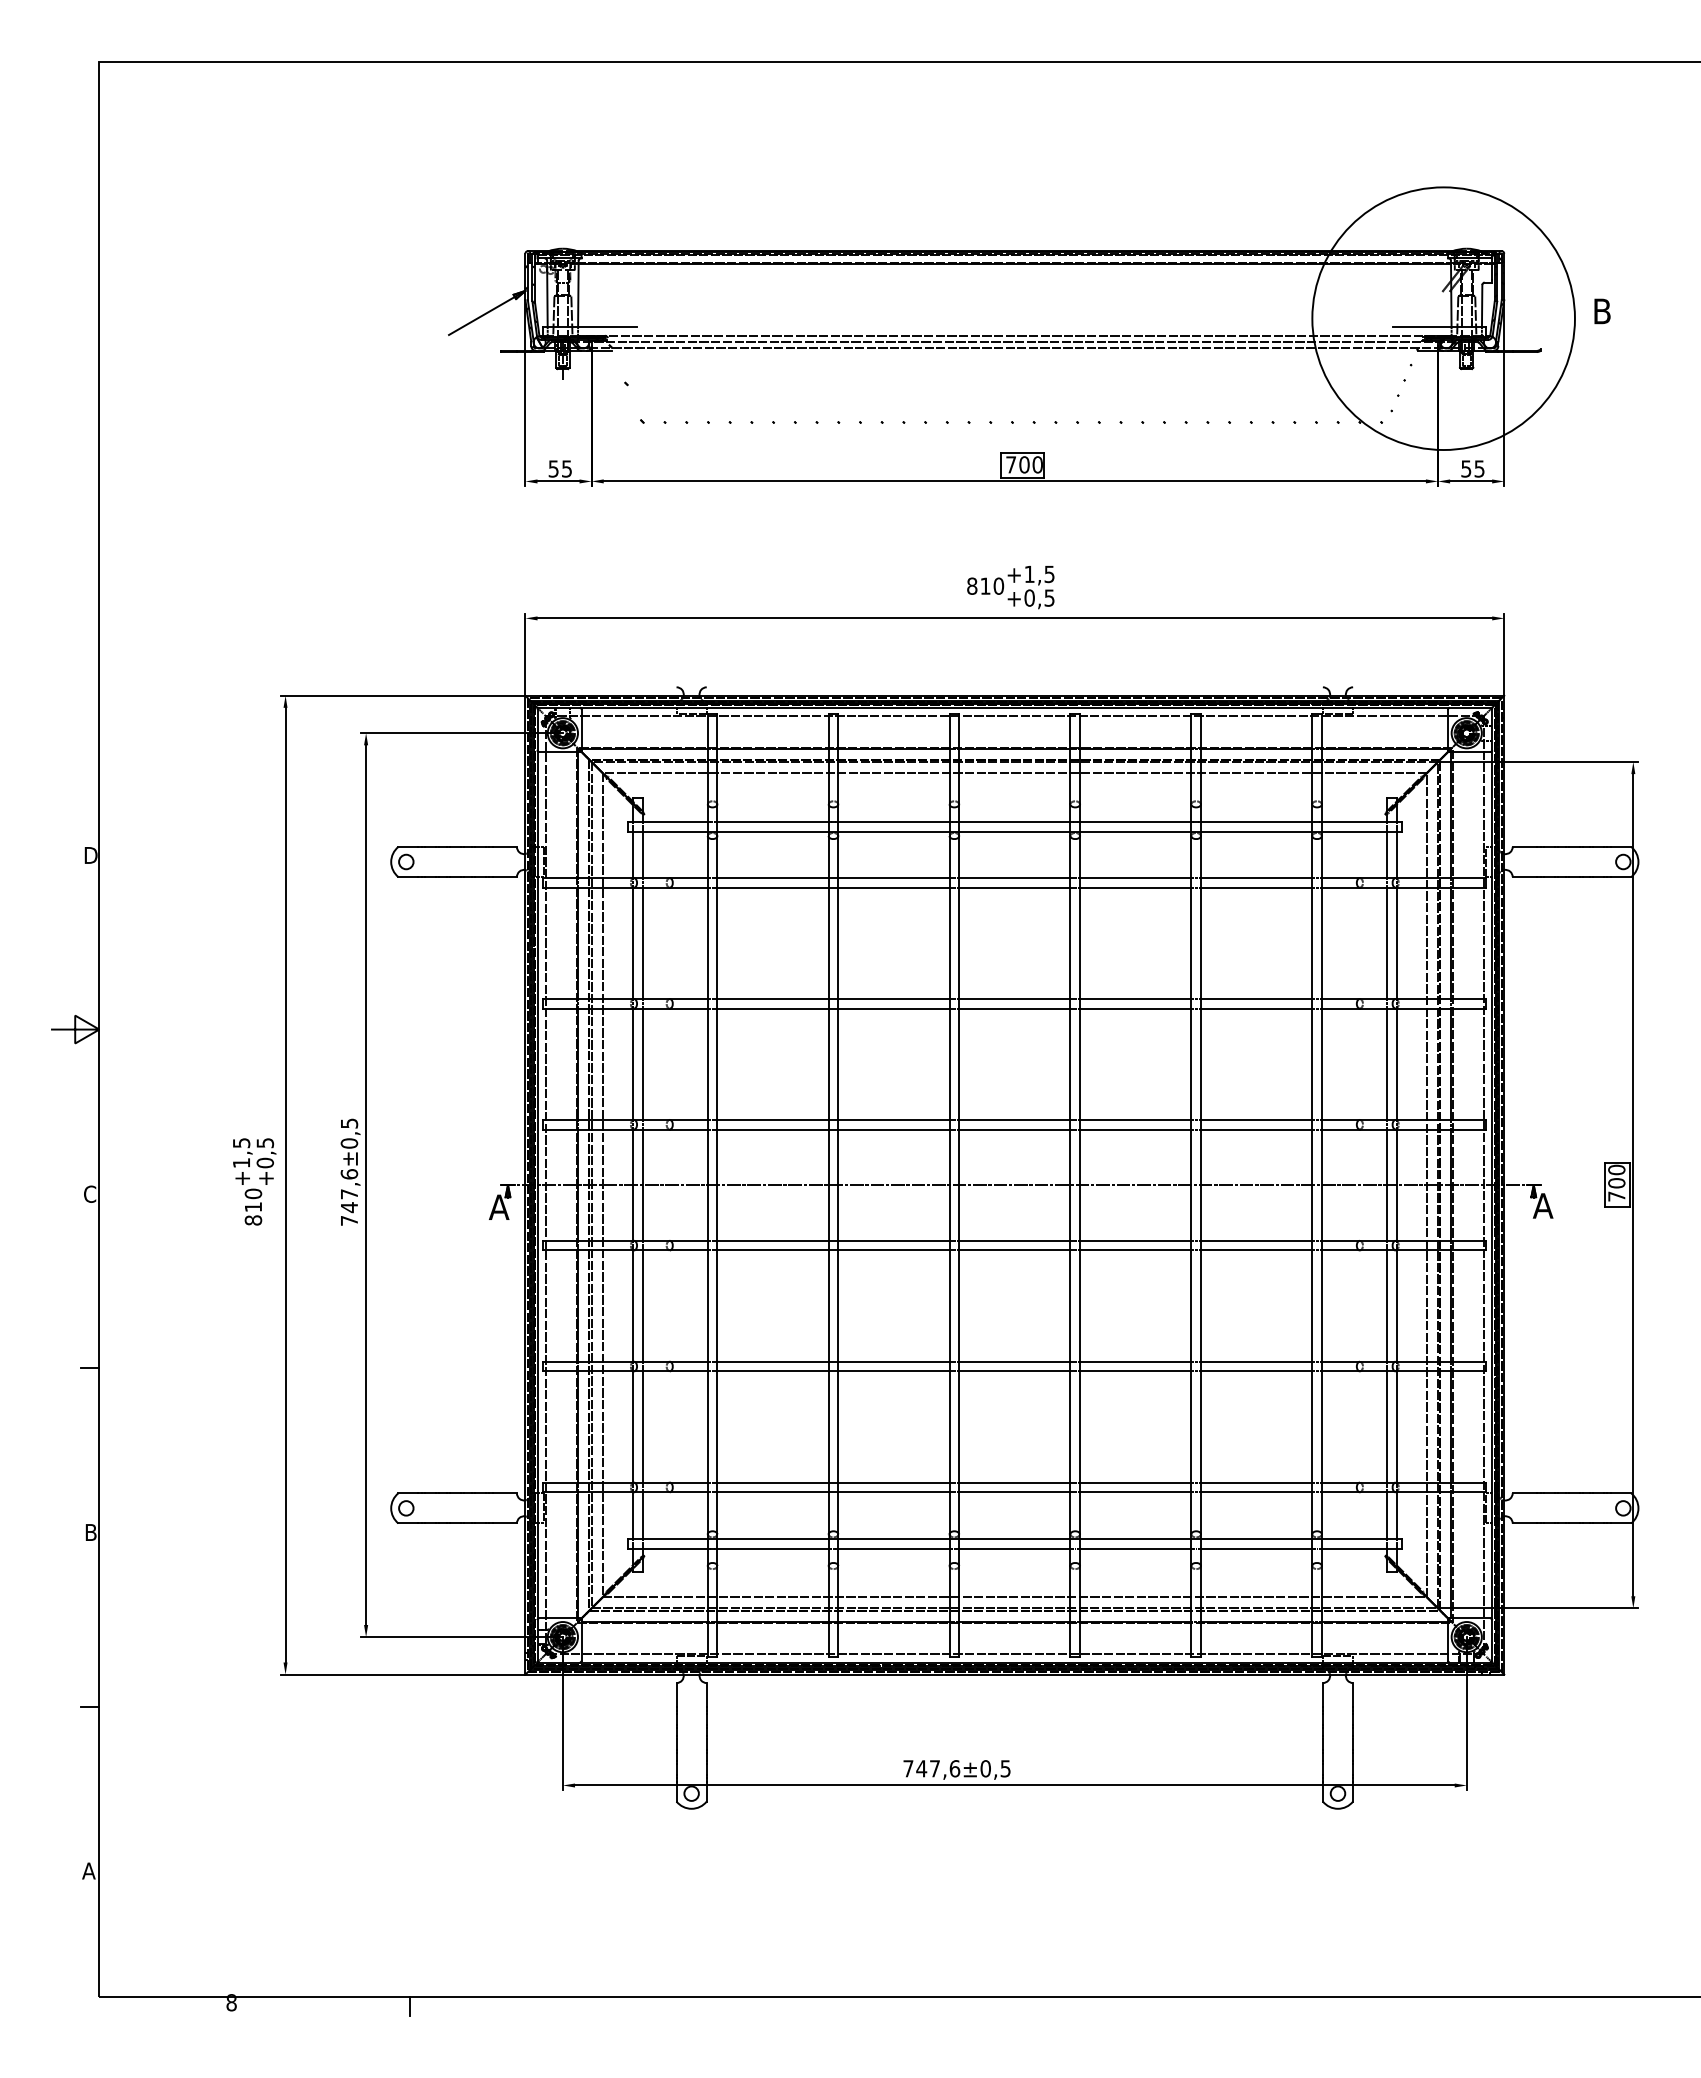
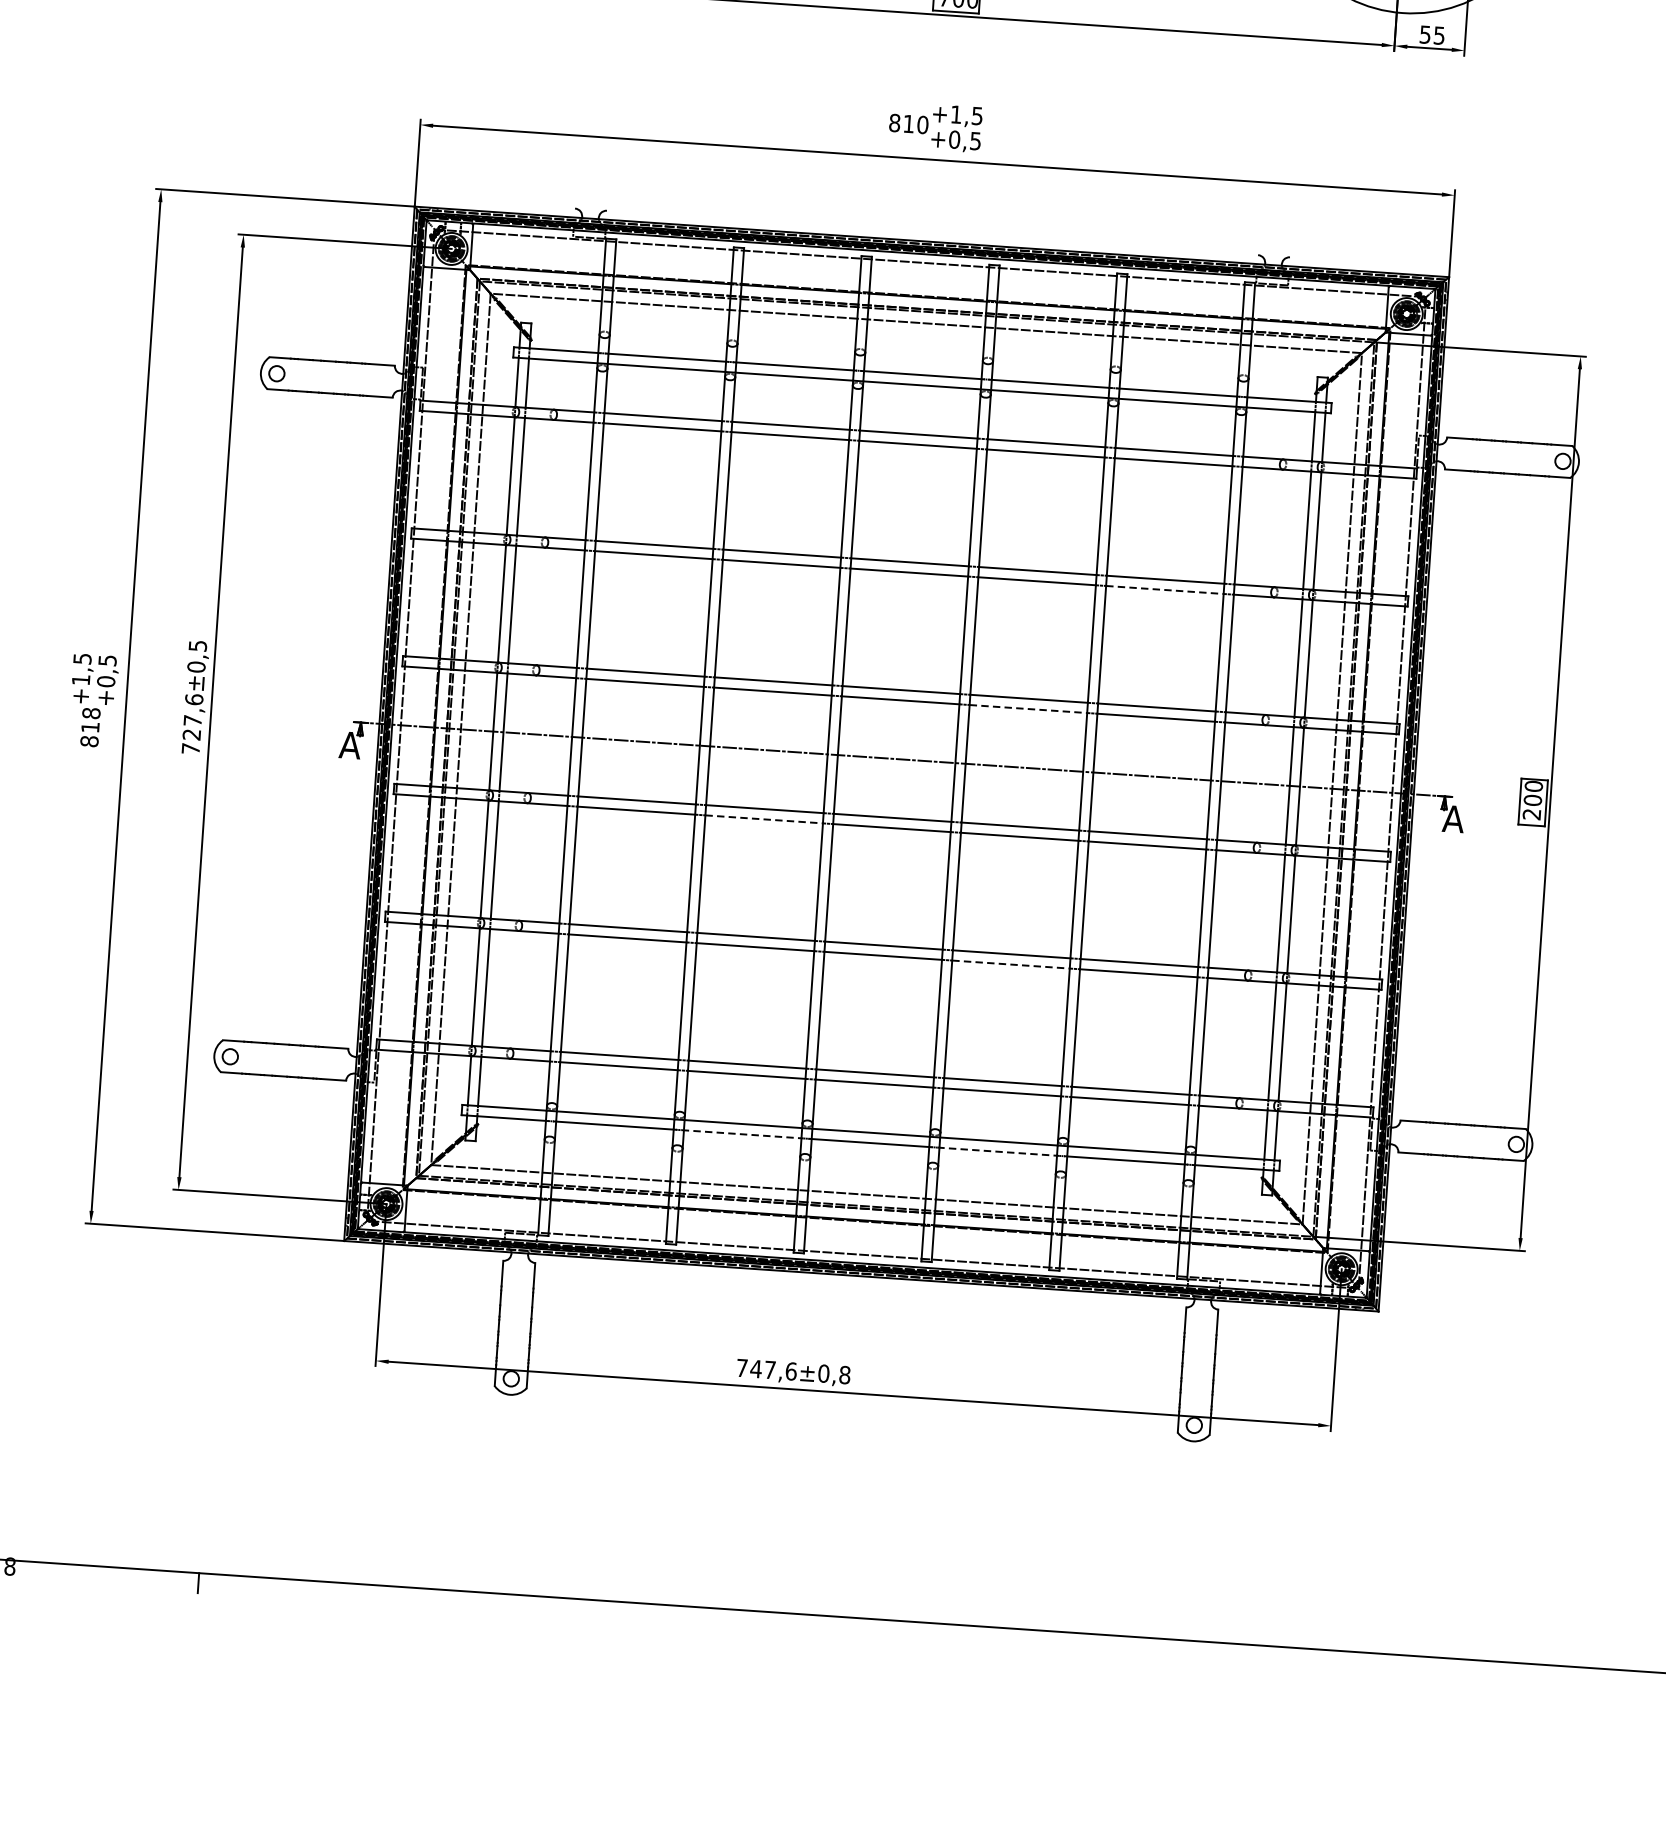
line: (1256, 1008) -> (1164, 589), solid -> dashed
line: (1135, 1129) -> (1028, 708), solid -> dashed
text: (253, 1193) -> (91, 713), 810 -> 818
text: (1616, 1196) -> (1531, 814), 700 -> 200
text: (348, 1207) -> (190, 734), 747,6 -> 727,6
line: (893, 1250) -> (763, 819), solid -> dashed
line: (1135, 1371) -> (1010, 964), solid -> dashed
line: (893, 1548) -> (742, 1134), solid -> dashed
line: (1135, 1548) -> (997, 1151), solid -> dashed
text: (1005, 1768) -> (844, 1374), ±0,5 -> ±0,8

